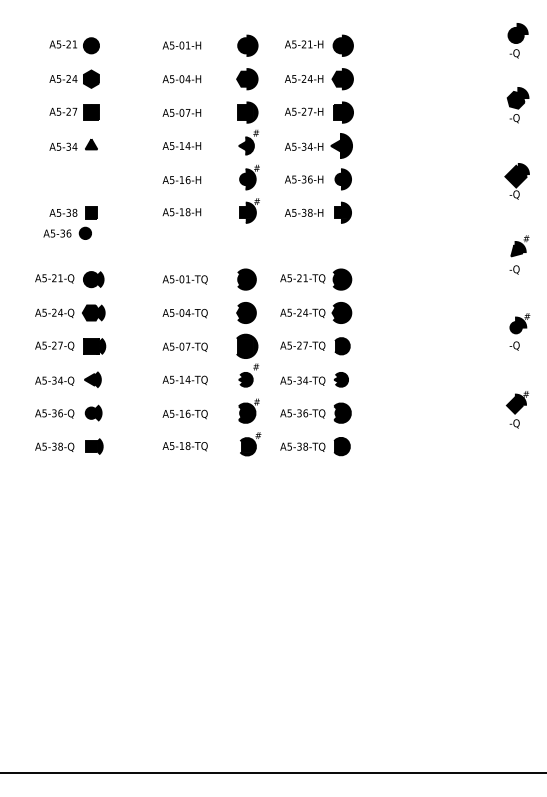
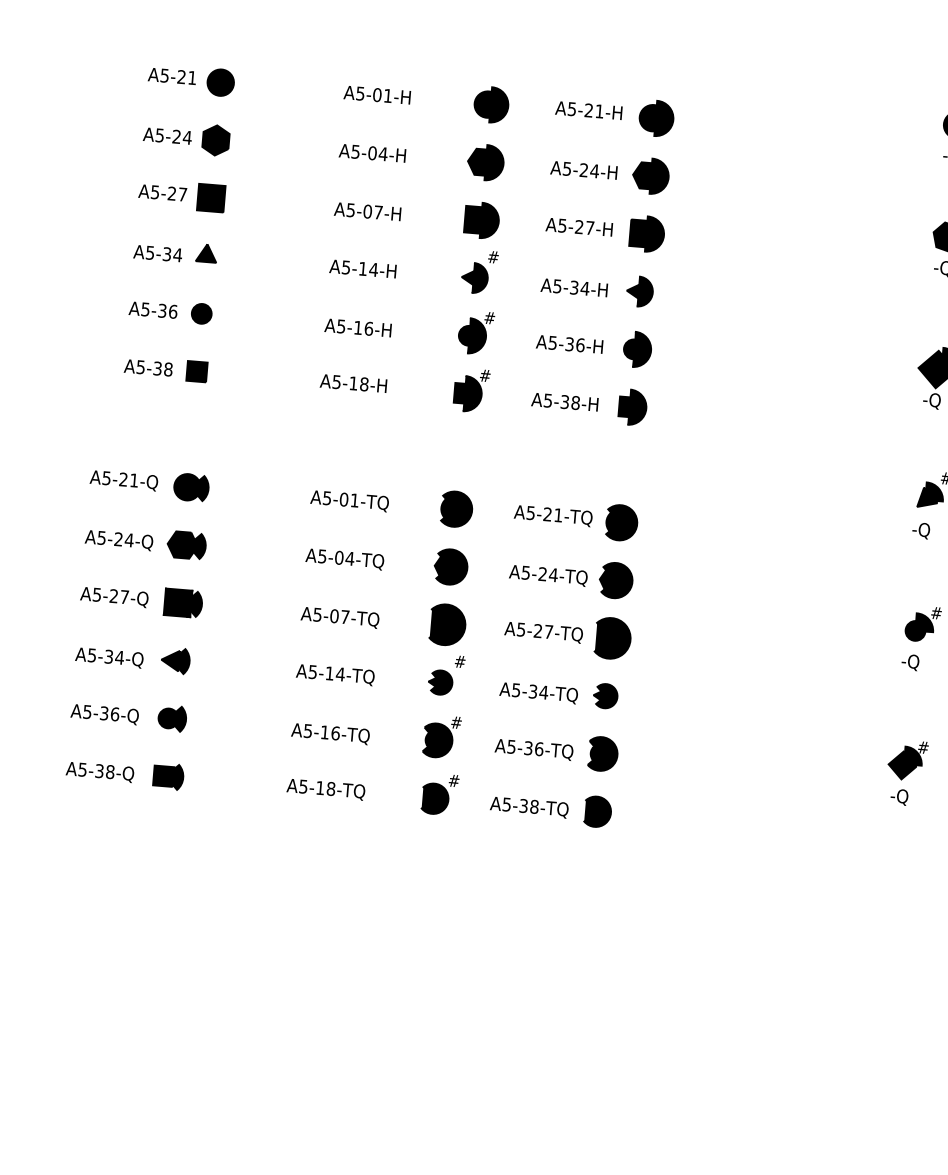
part: (342, 145) -> (640, 290), size x0.71
part: (67, 232) -> (170, 309), moved
part: (342, 345) -> (612, 637), size x1.43

